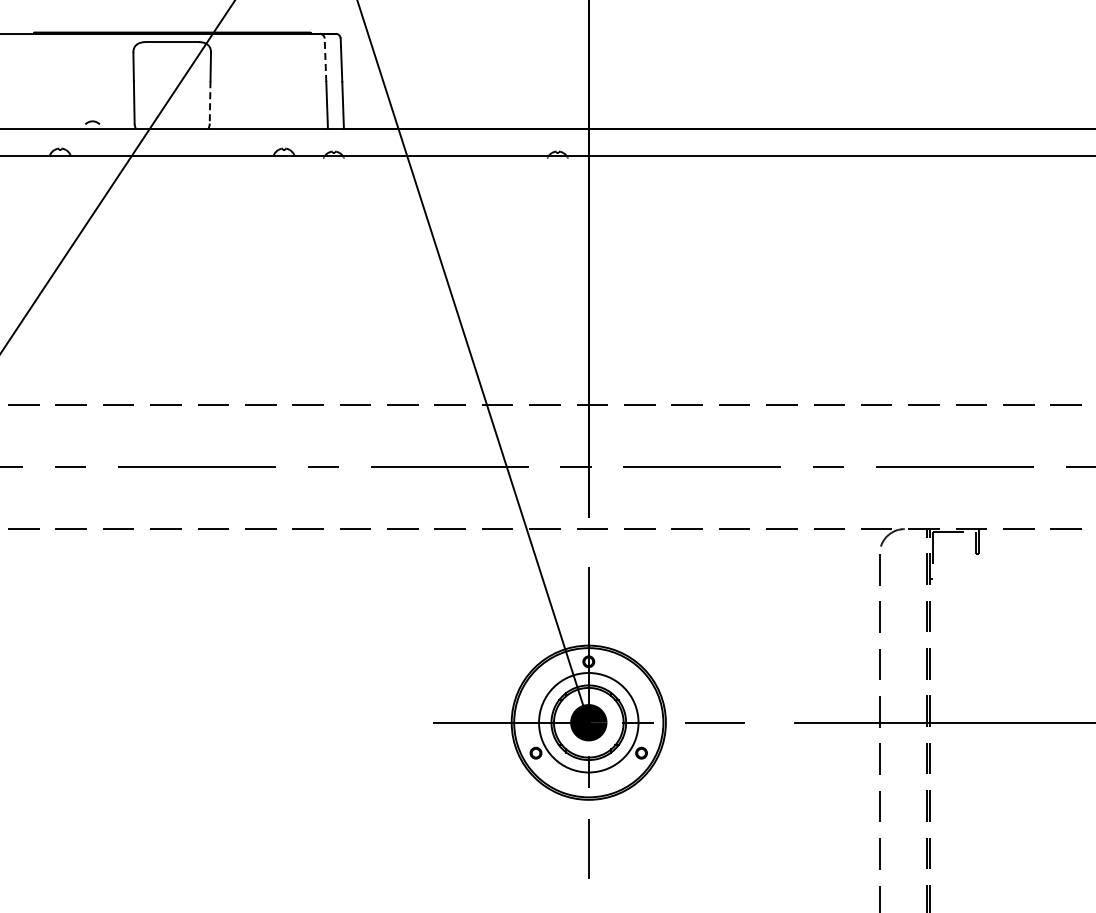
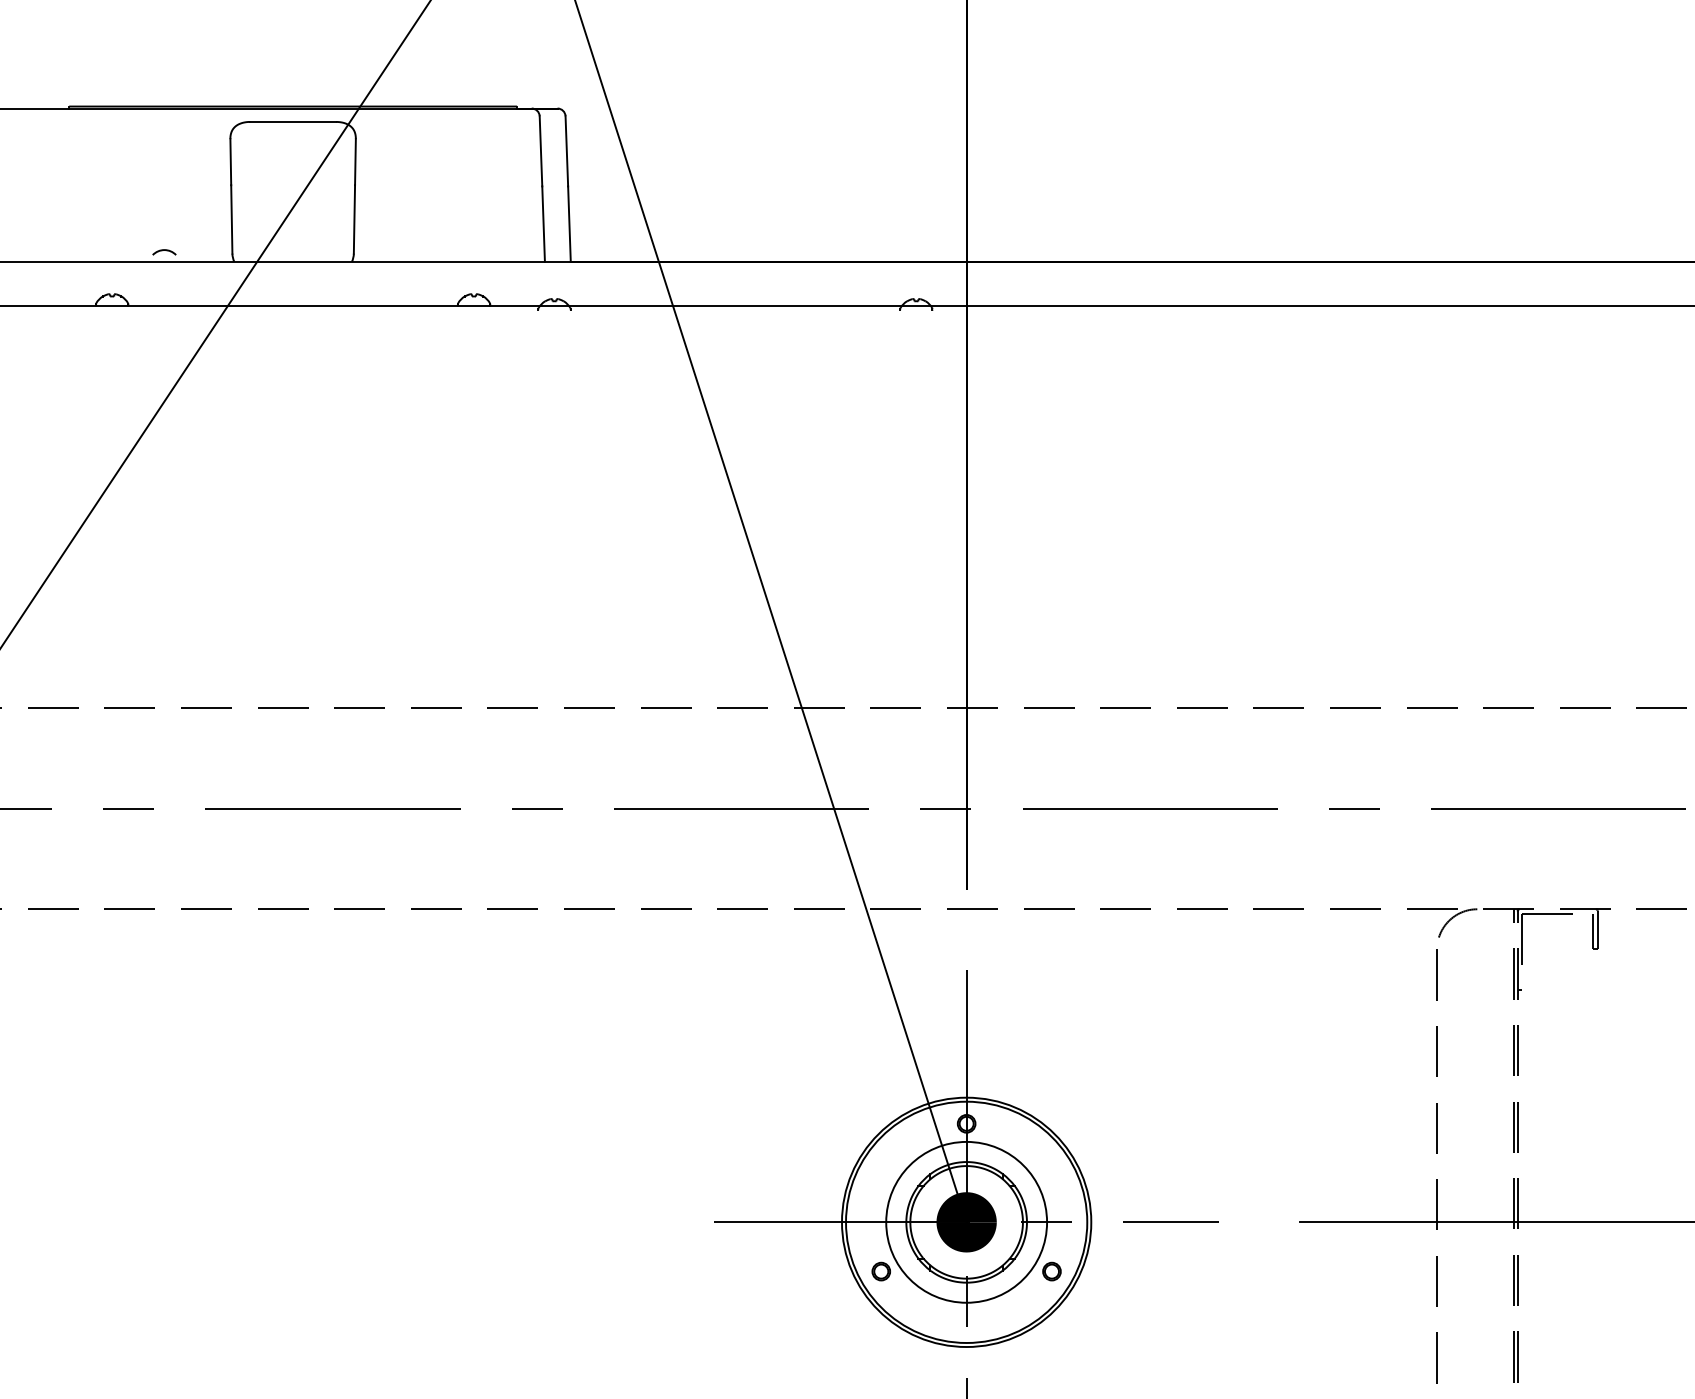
line: (325, 60) -> (540, 151), dashed -> solid
line: (210, 102) -> (355, 219), dashed -> solid

